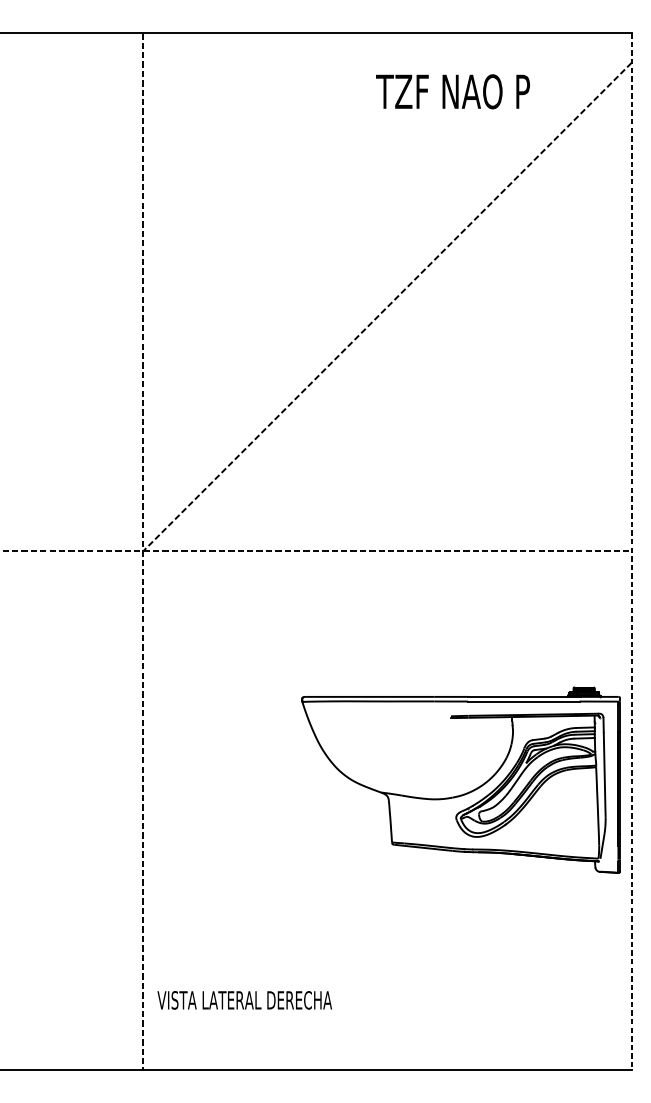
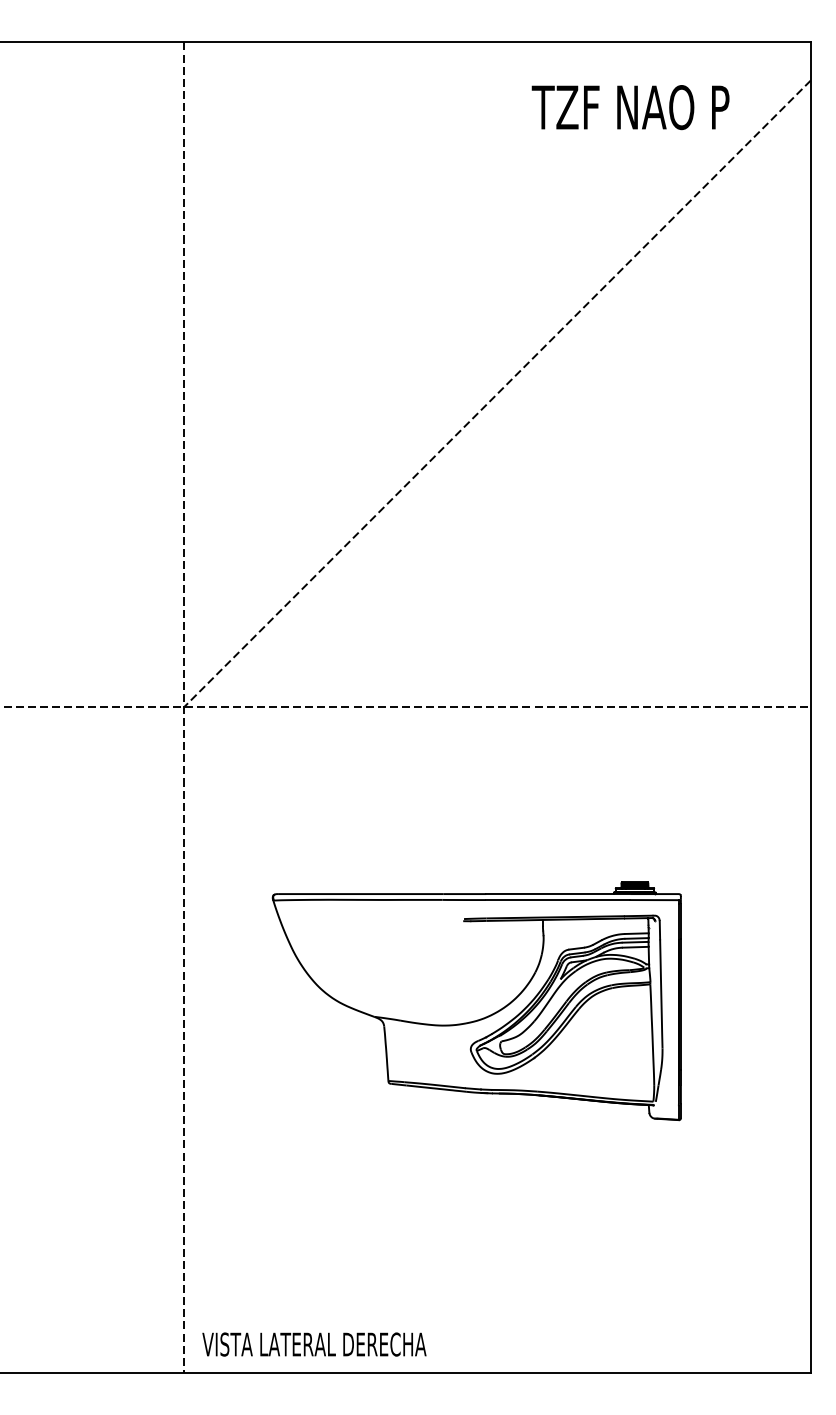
text: (452, 91) -> (630, 107), moved
line: (631, 551) -> (810, 707), dashed -> solid
part: (460, 780) -> (476, 1001), moved
text: (244, 1000) -> (314, 1344), moved

